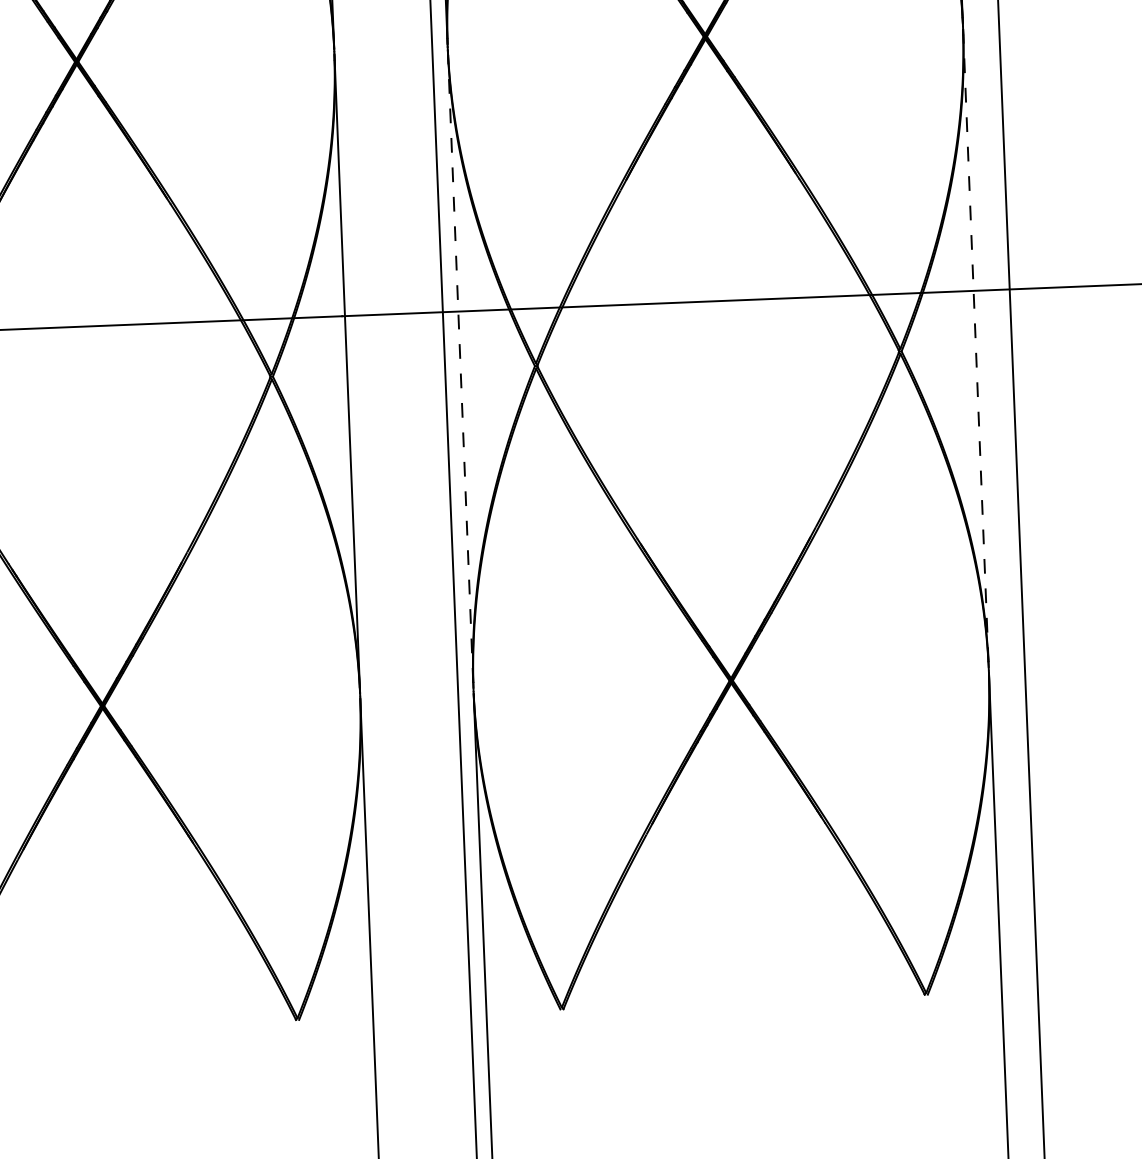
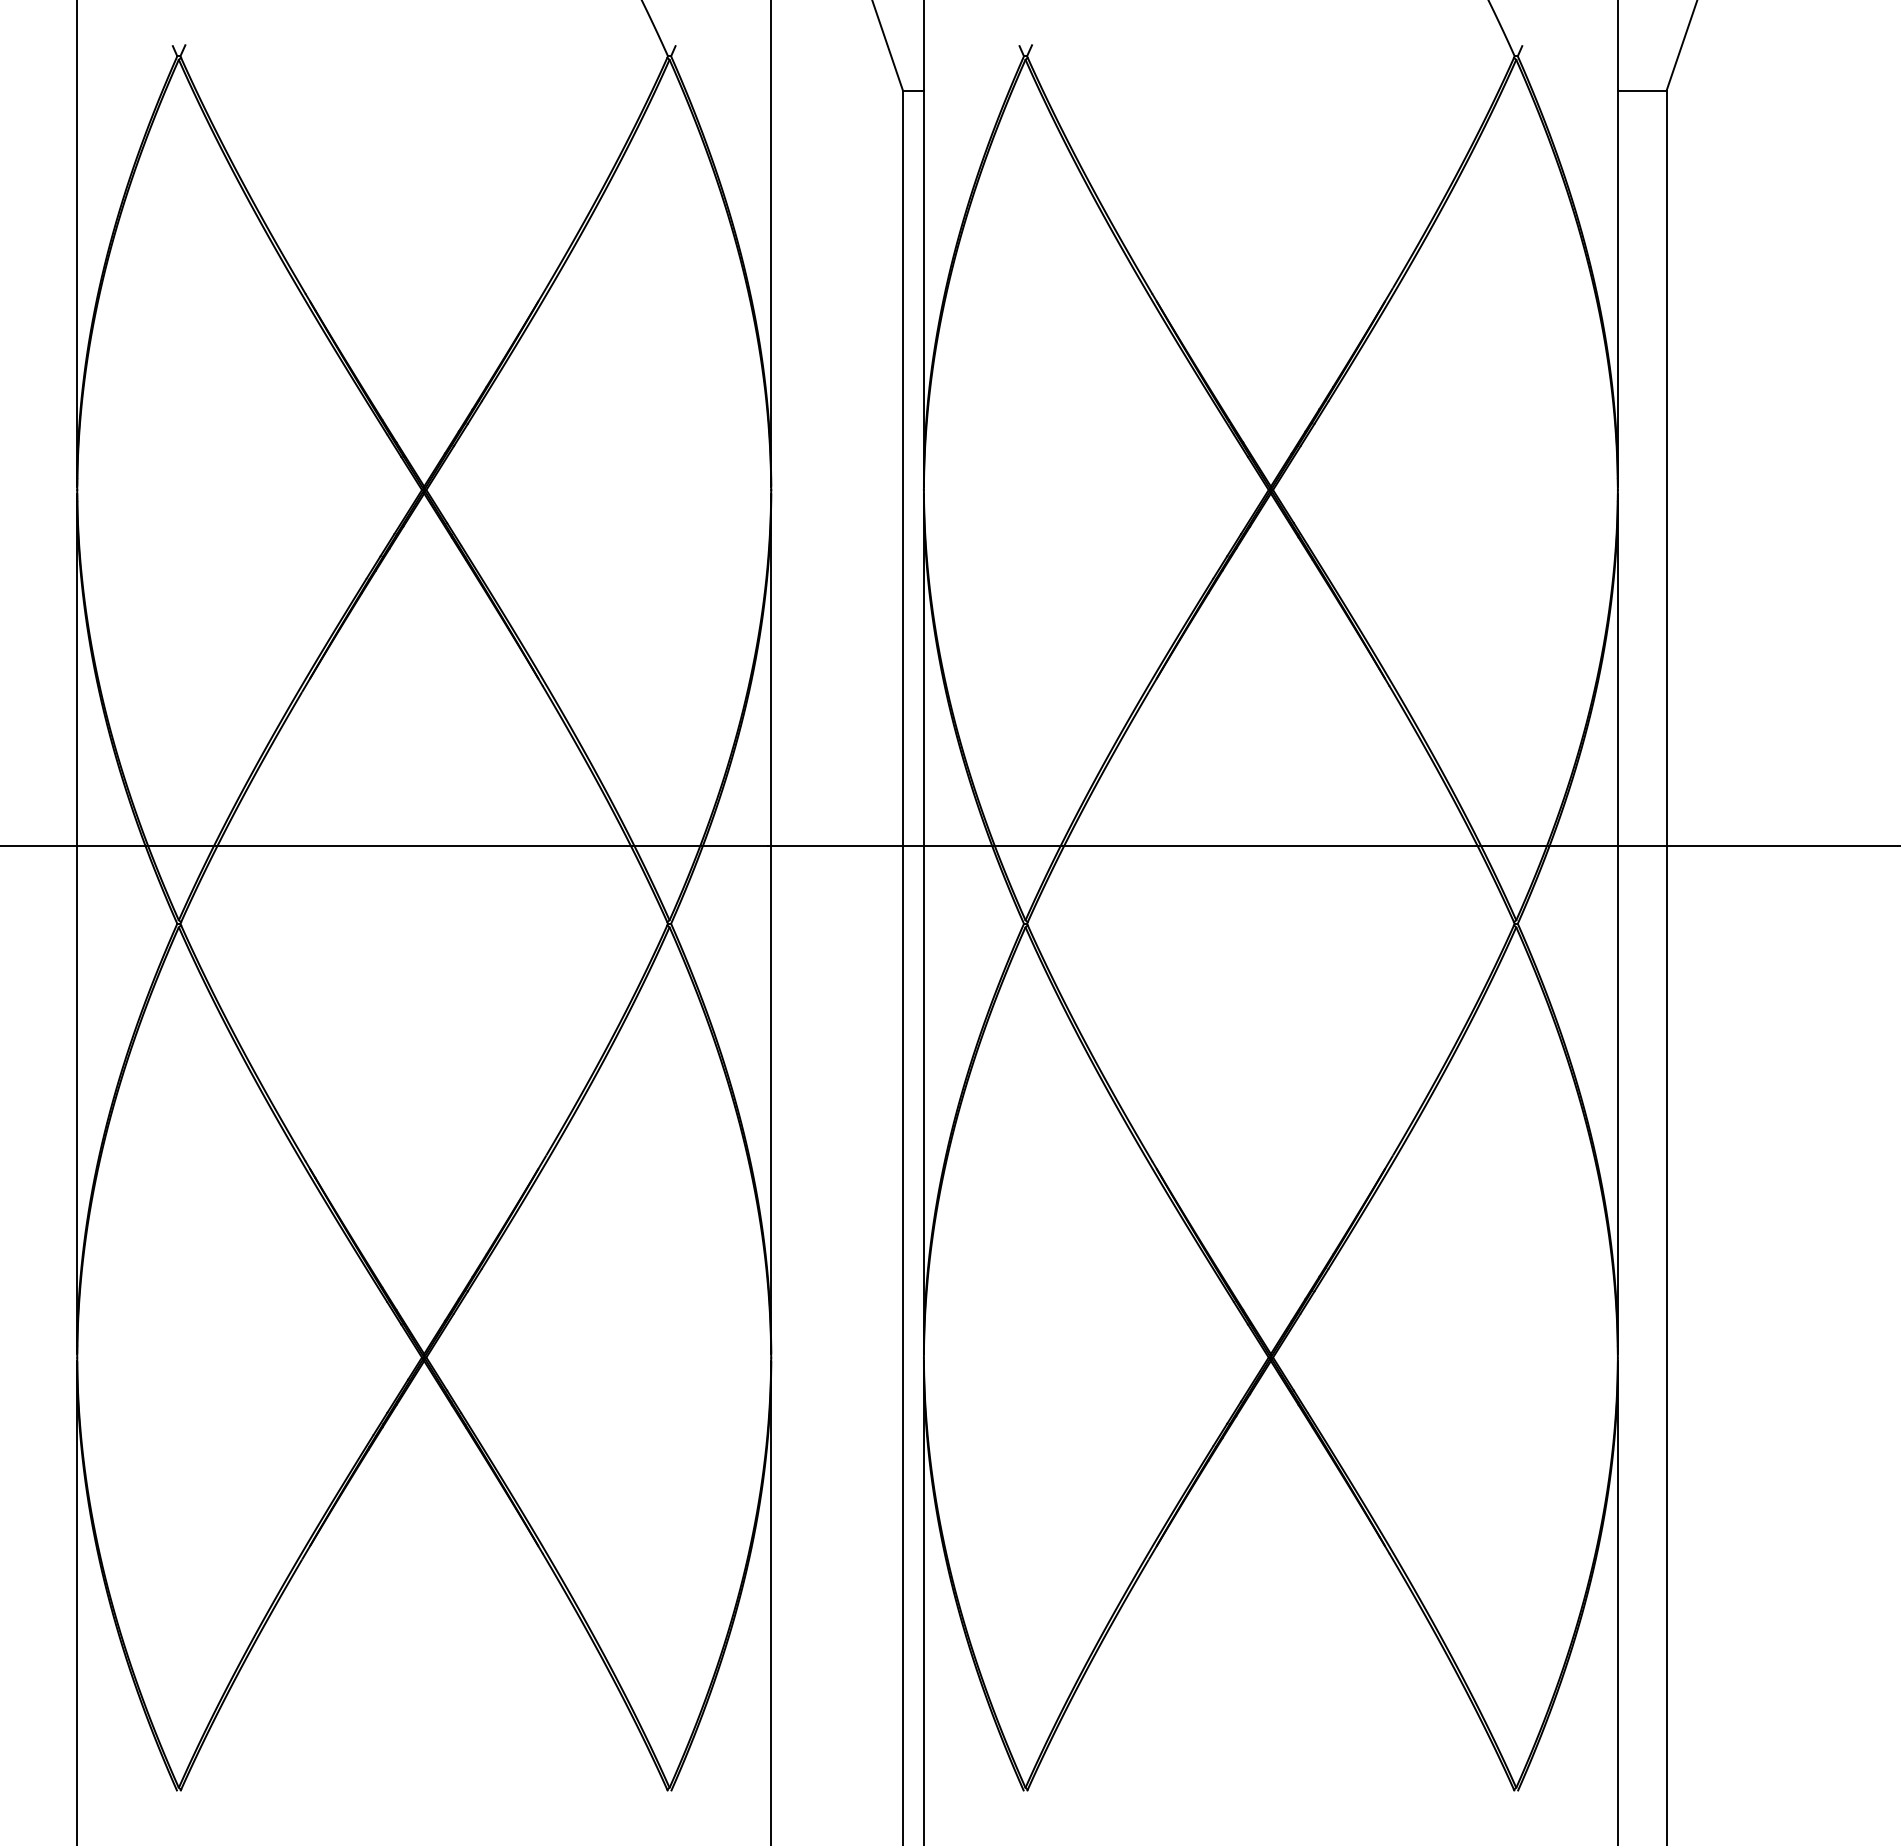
line: (975, 348) -> (1617, 924), dashed -> solid
line: (460, 369) -> (923, 924), dashed -> solid

